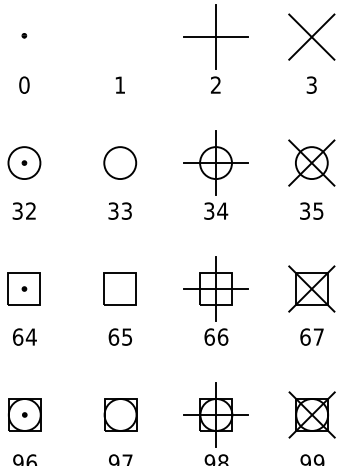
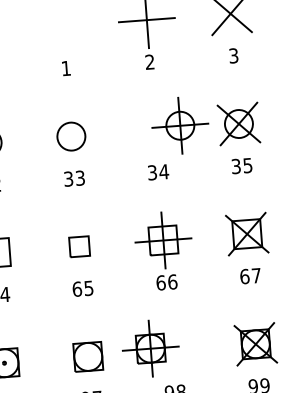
part: (215, 162) -> (179, 125), moved
part: (119, 288) -> (78, 246), size x0.7
part: (215, 414) -> (149, 348), moved

